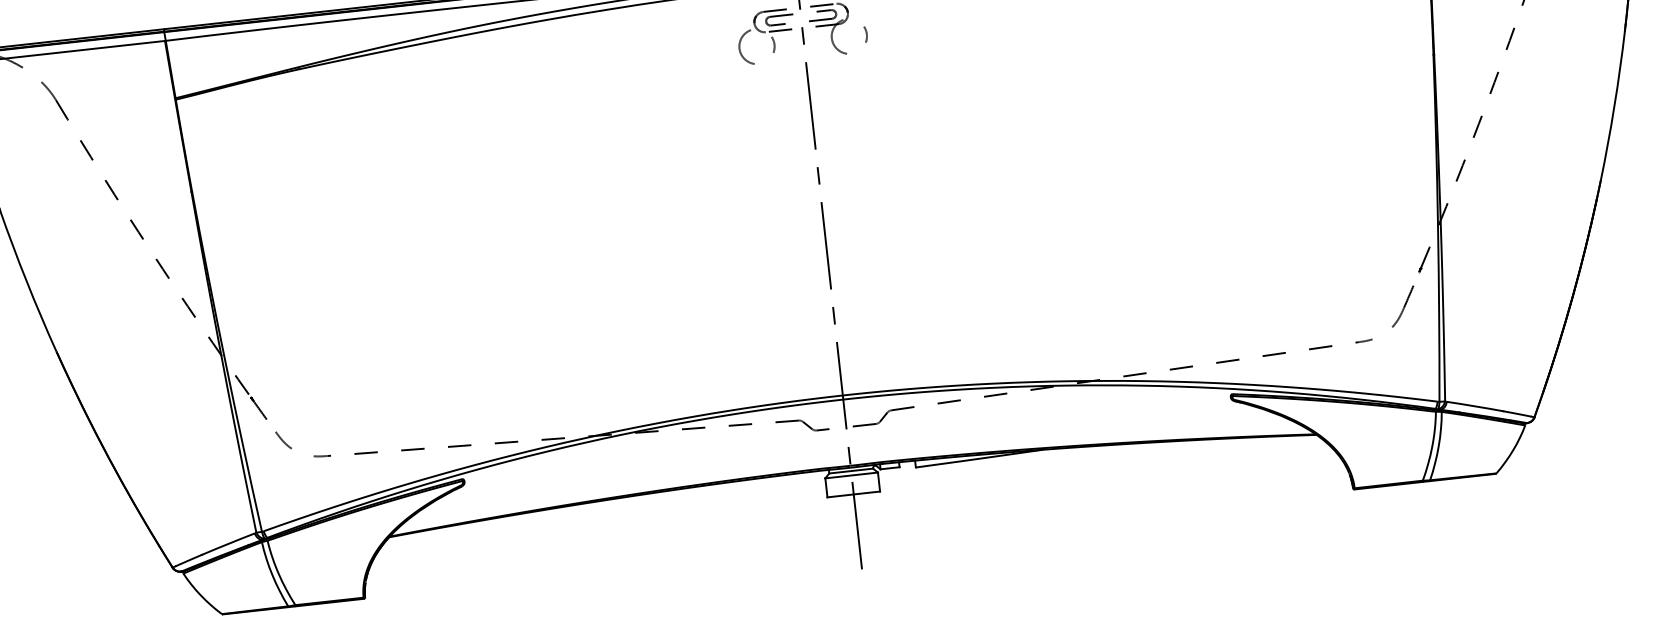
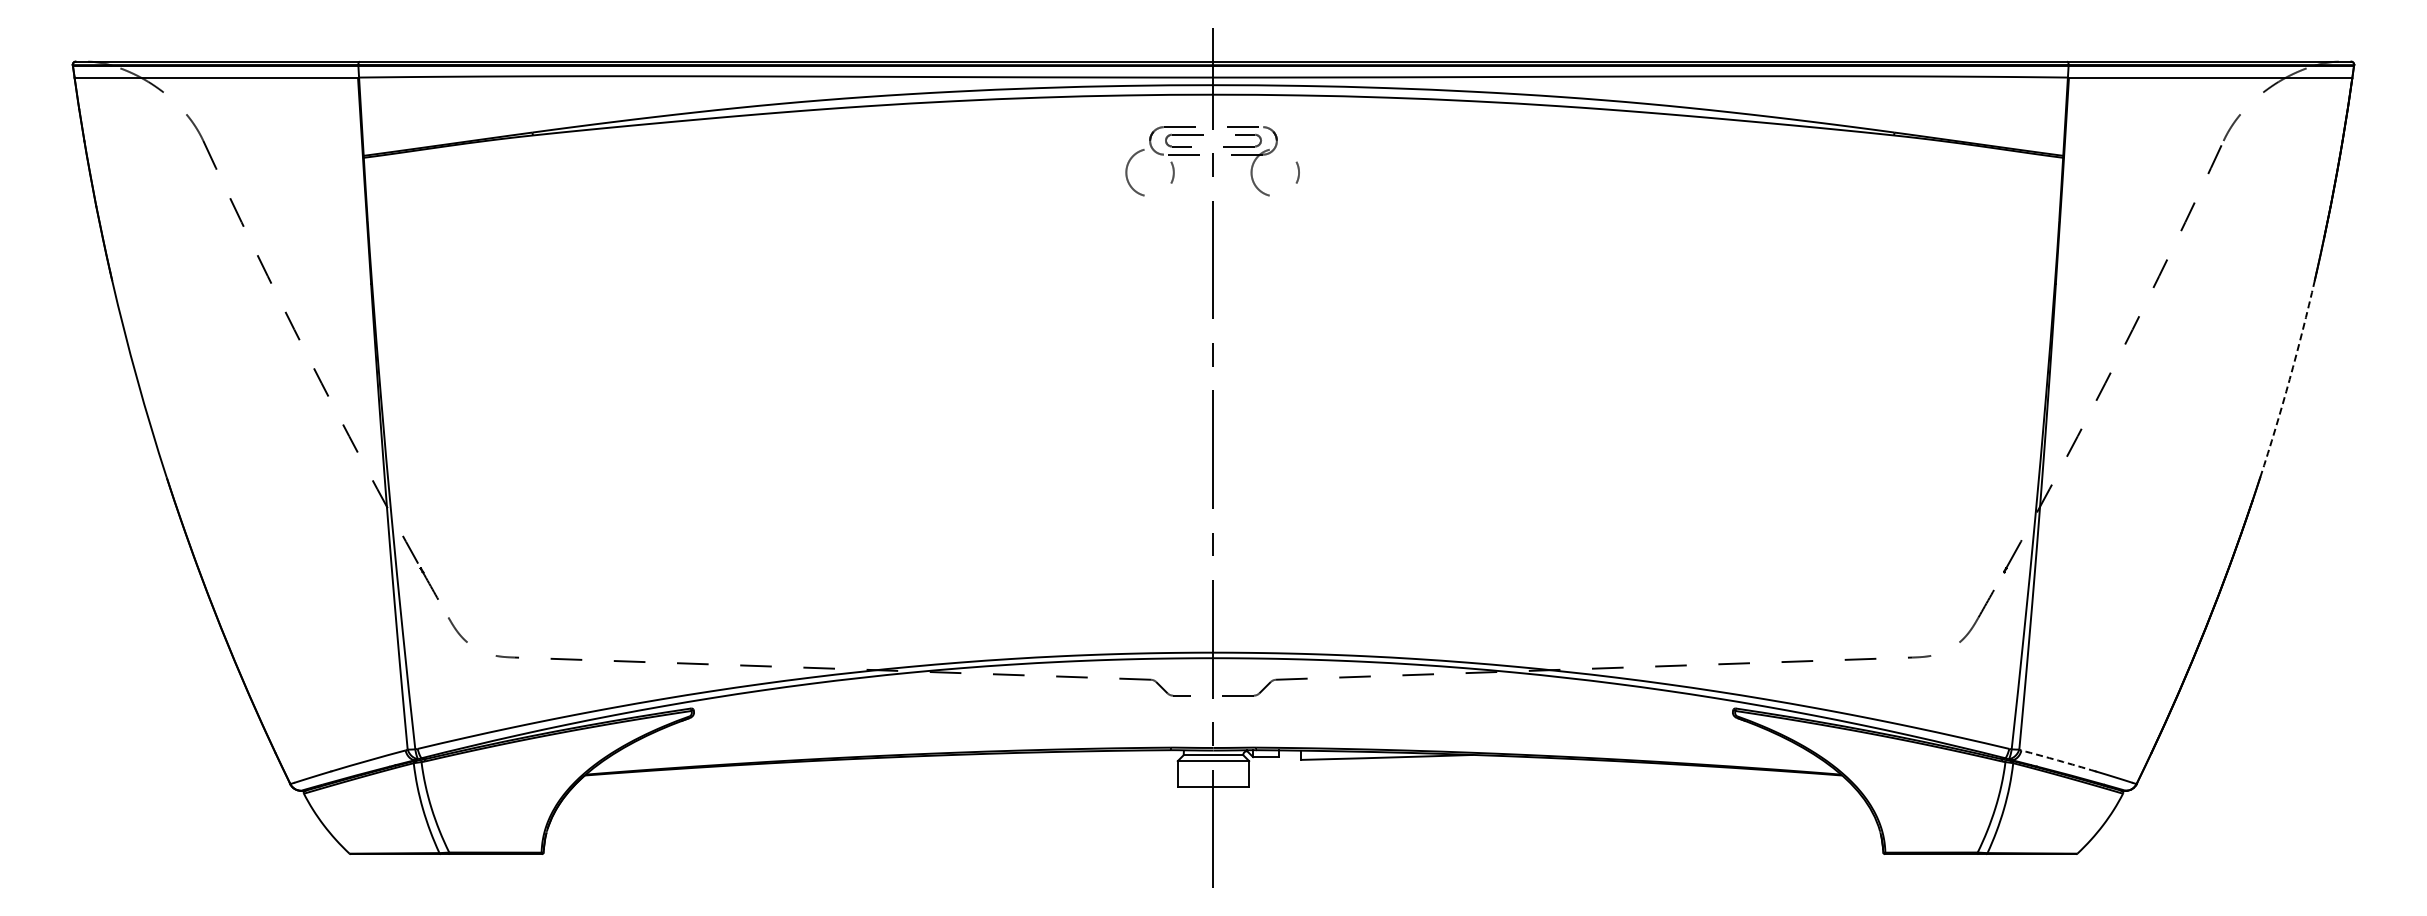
arc: (1614, 106) -> (2289, 379), solid -> dashed
arc: (1474, 406) -> (2058, 760), solid -> dashed

